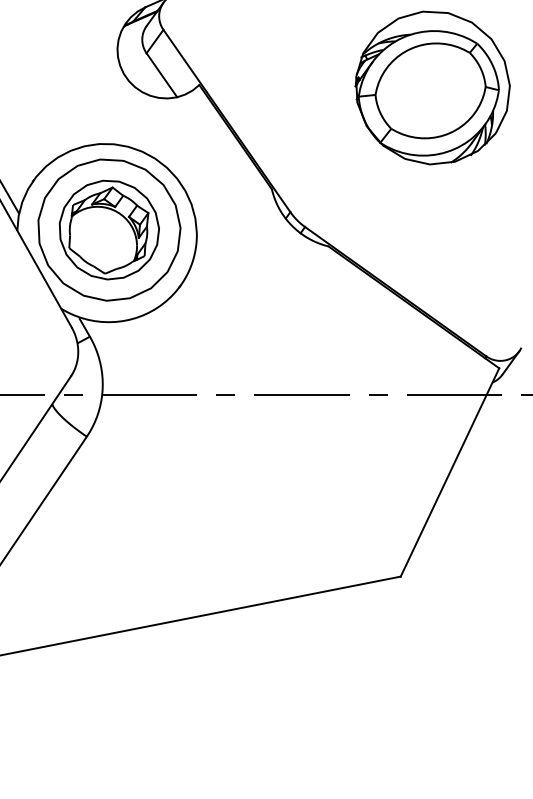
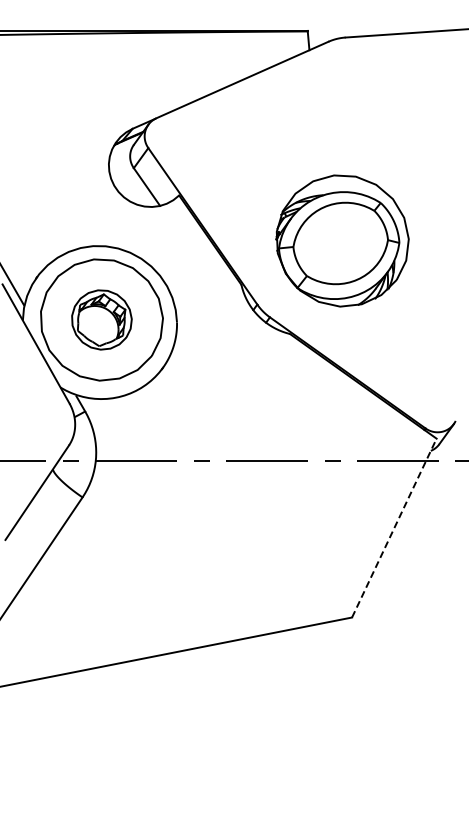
part: (432, 87) -> (342, 240), moved
part: (108, 229) -> (101, 319), size x0.7
line: (450, 472) -> (394, 528), solid -> dashed

